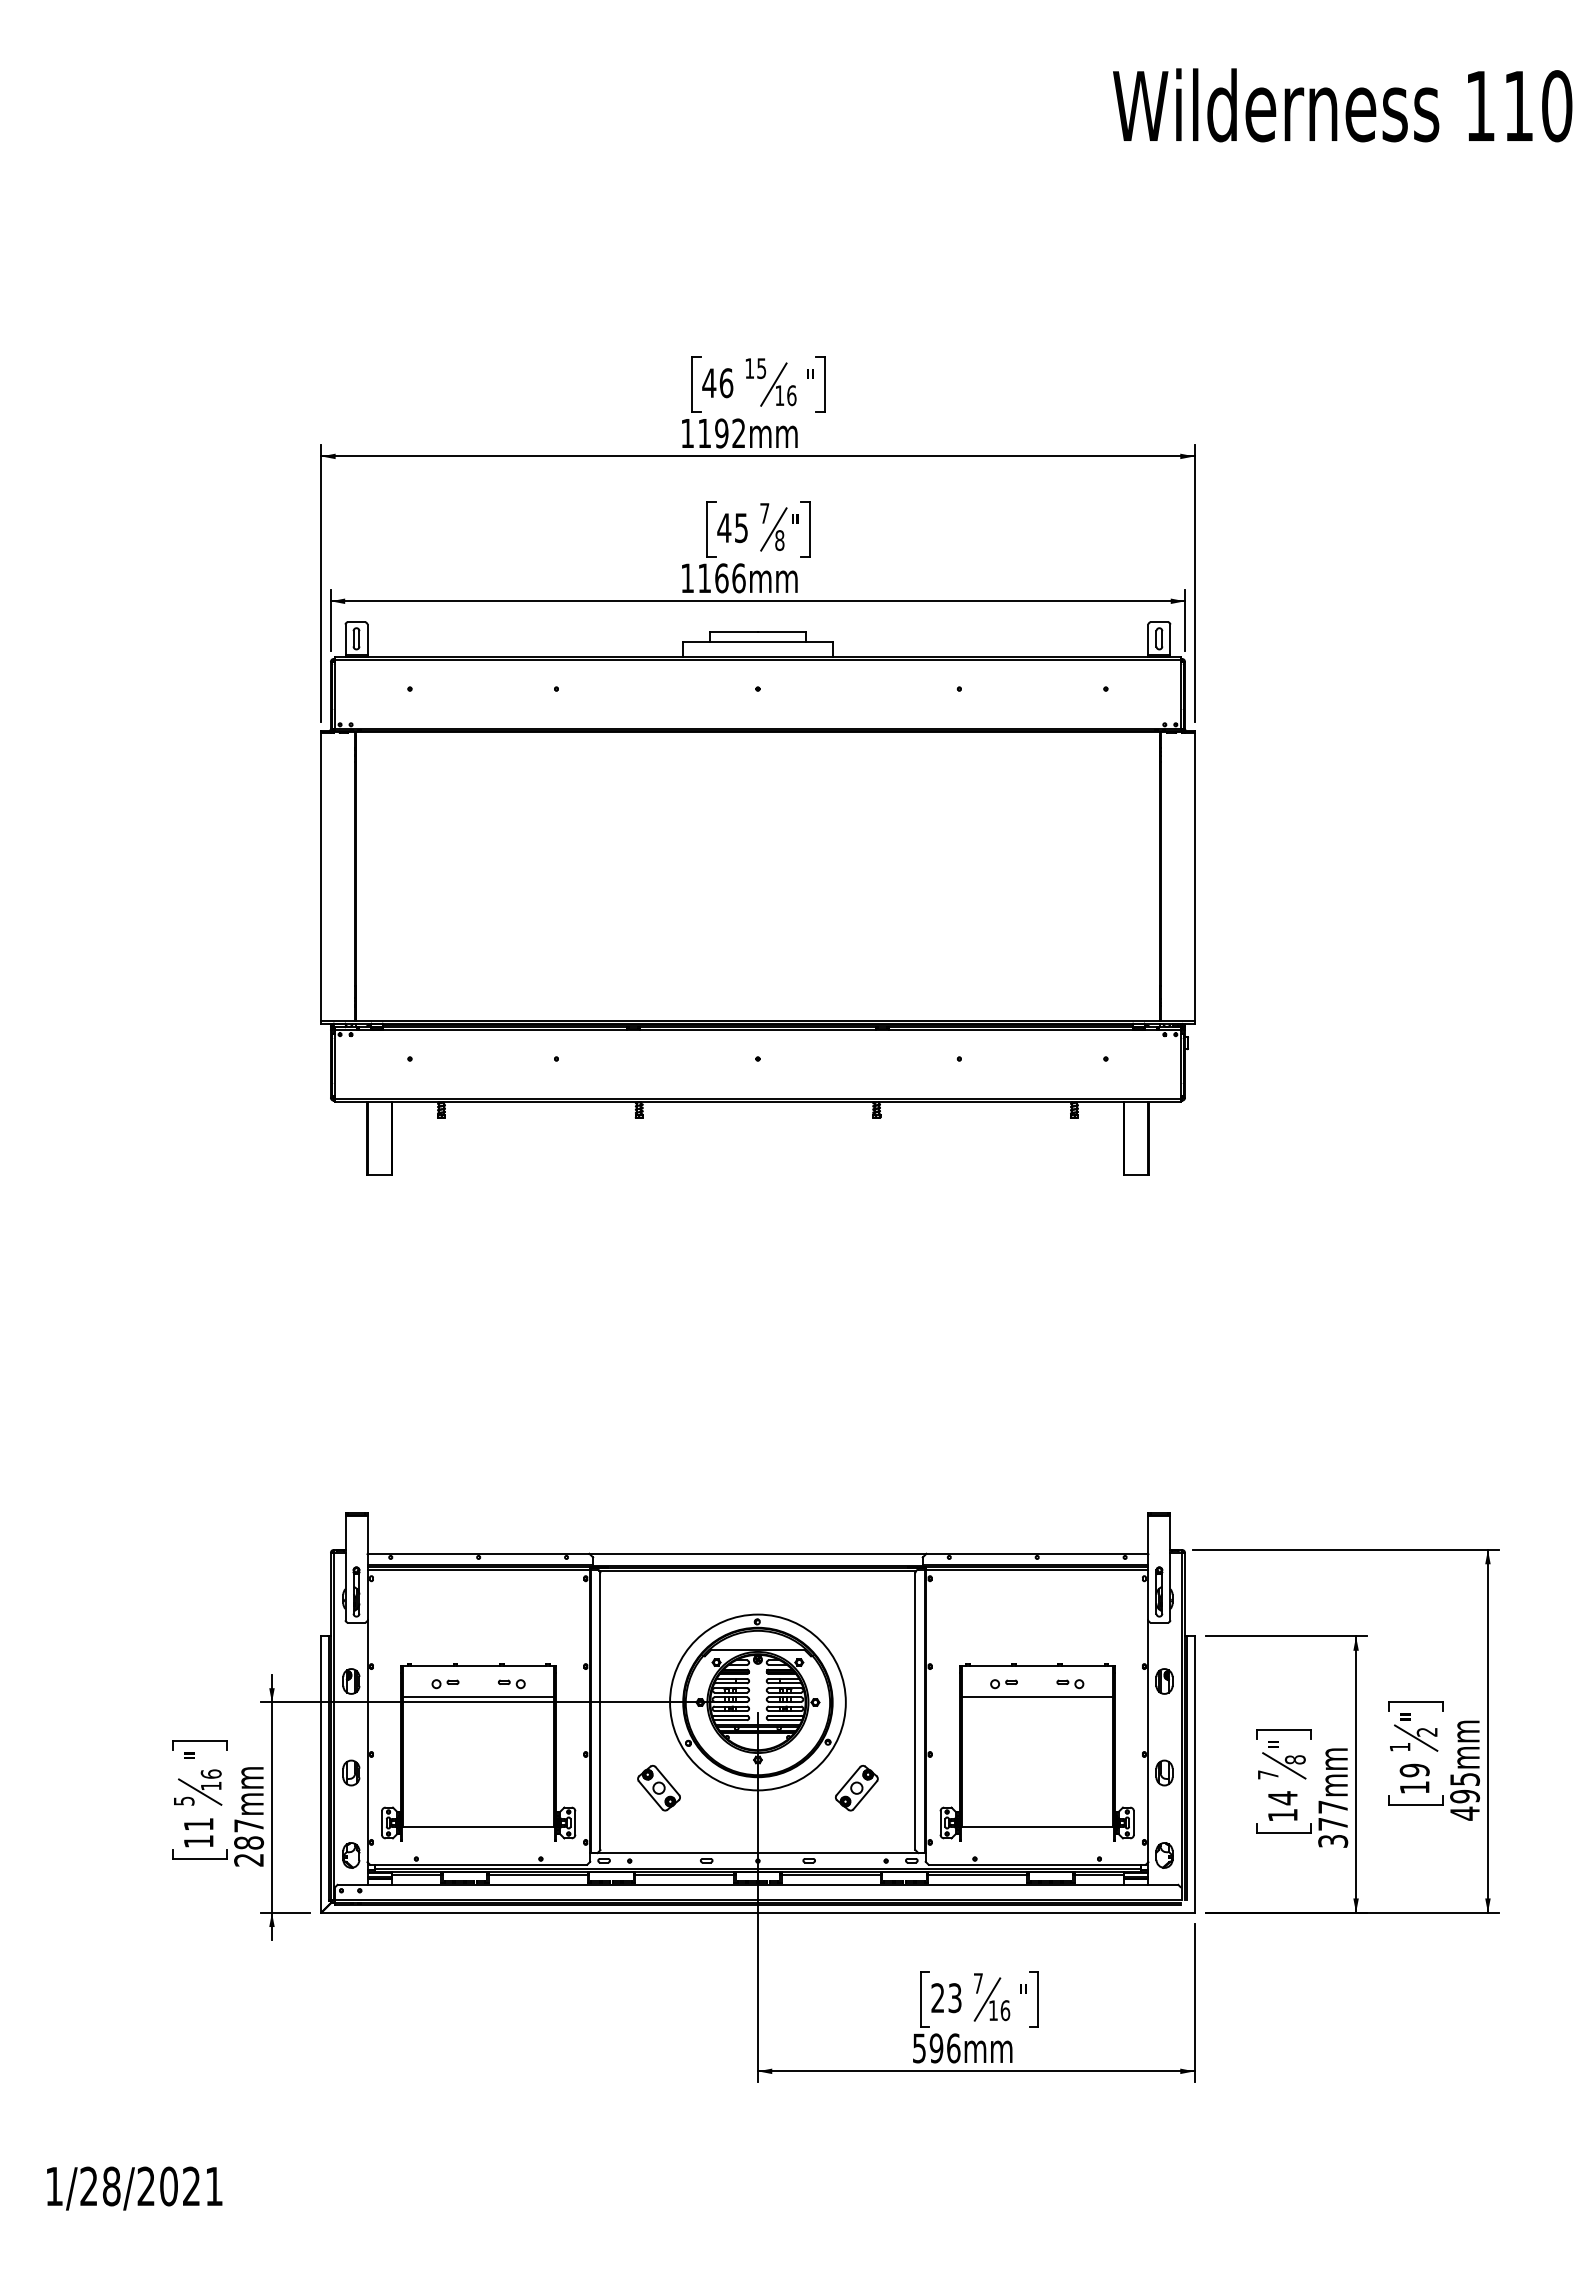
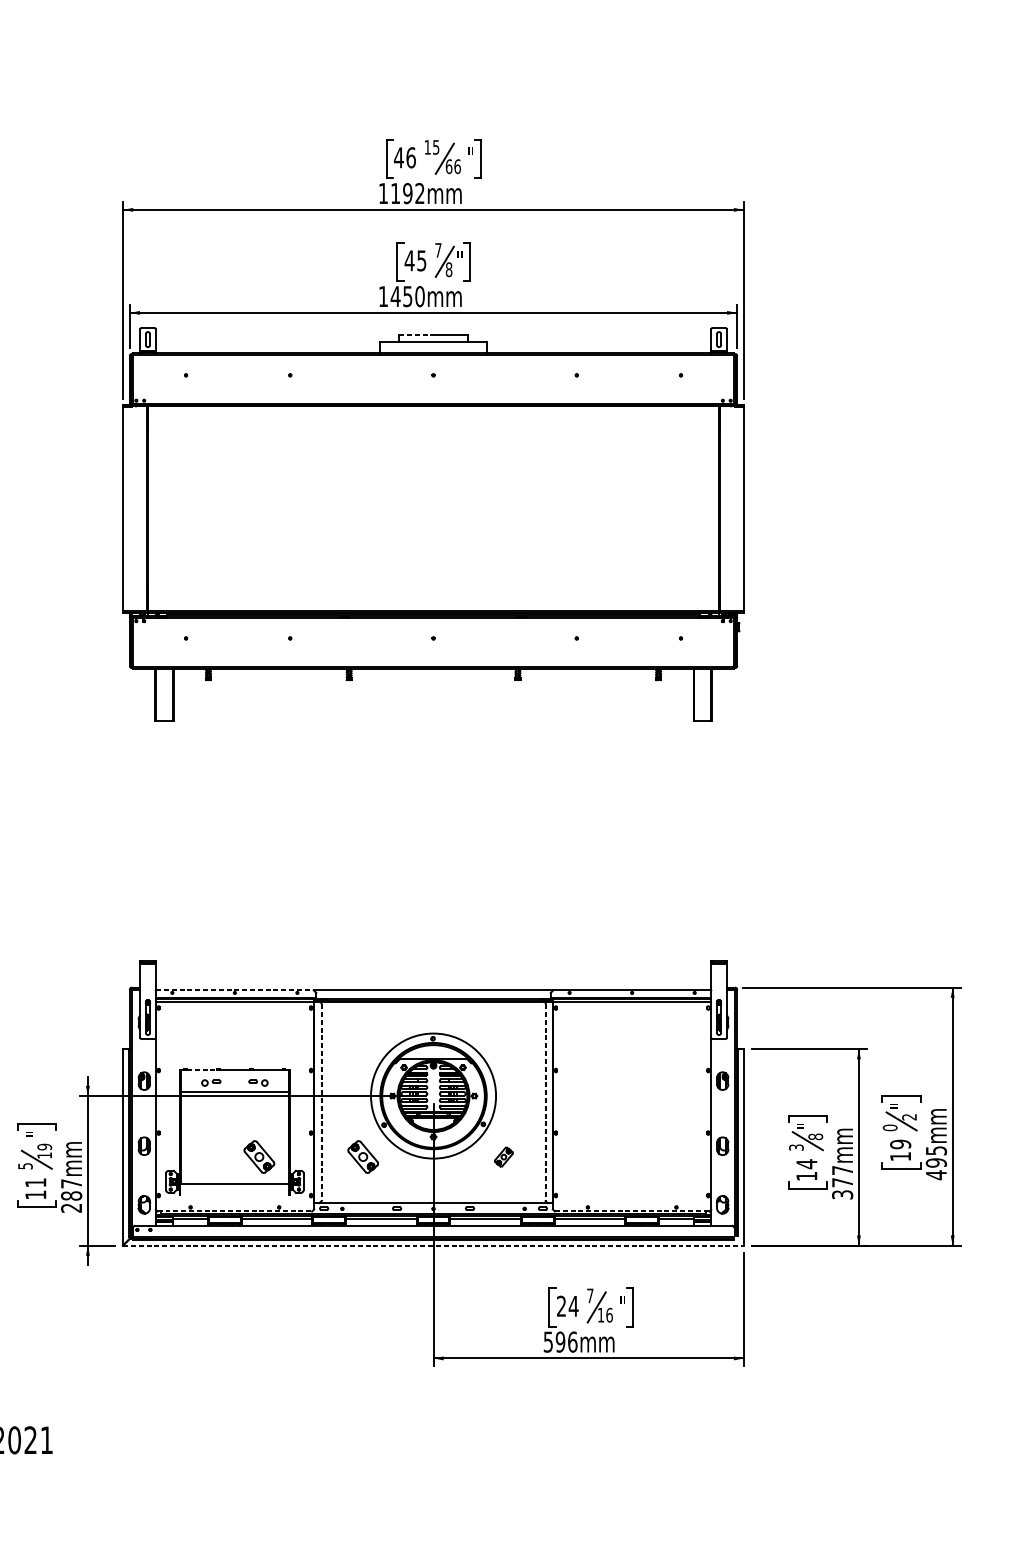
text: (779, 395) -> (448, 166), 16 -> 66
text: (721, 578) -> (407, 296), 1166mm -> 1450mm
line: (734, 631) -> (416, 334), solid -> dashed
line: (478, 1553) -> (234, 990), solid -> dashed
line: (433, 1665) -> (202, 1069), solid -> dashed
line: (600, 1712) -> (321, 1103), solid -> dashed
line: (915, 1712) -> (545, 1103), solid -> dashed
text: (1399, 1746) -> (889, 1127), 1 -> 0
part: (1036, 1752) -> (631, 1131), removed
text: (210, 1773) -> (44, 1146), 16 -> 19
text: (1267, 1774) -> (795, 1147), 7 -> 3
part: (512, 1787) -> (258, 1156), added
part: (856, 1788) -> (503, 1157), size x0.6
line: (478, 1864) -> (234, 1211), solid -> dashed
line: (1037, 1864) -> (632, 1211), solid -> dashed
line: (757, 1912) -> (433, 1245), solid -> dashed
text: (955, 1998) -> (574, 1306), 23 -> 24

